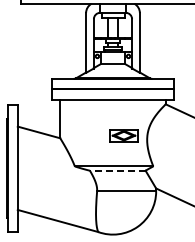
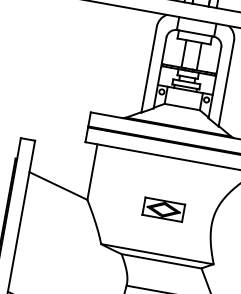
part: (123, 135) -> (163, 209), moved
line: (117, 170) -> (161, 260), dashed -> solid

